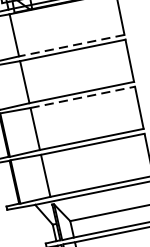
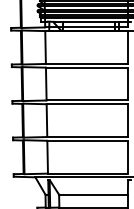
line: (71, 45) -> (86, 63), dashed -> solid
line: (83, 97) -> (87, 104), dashed -> solid

